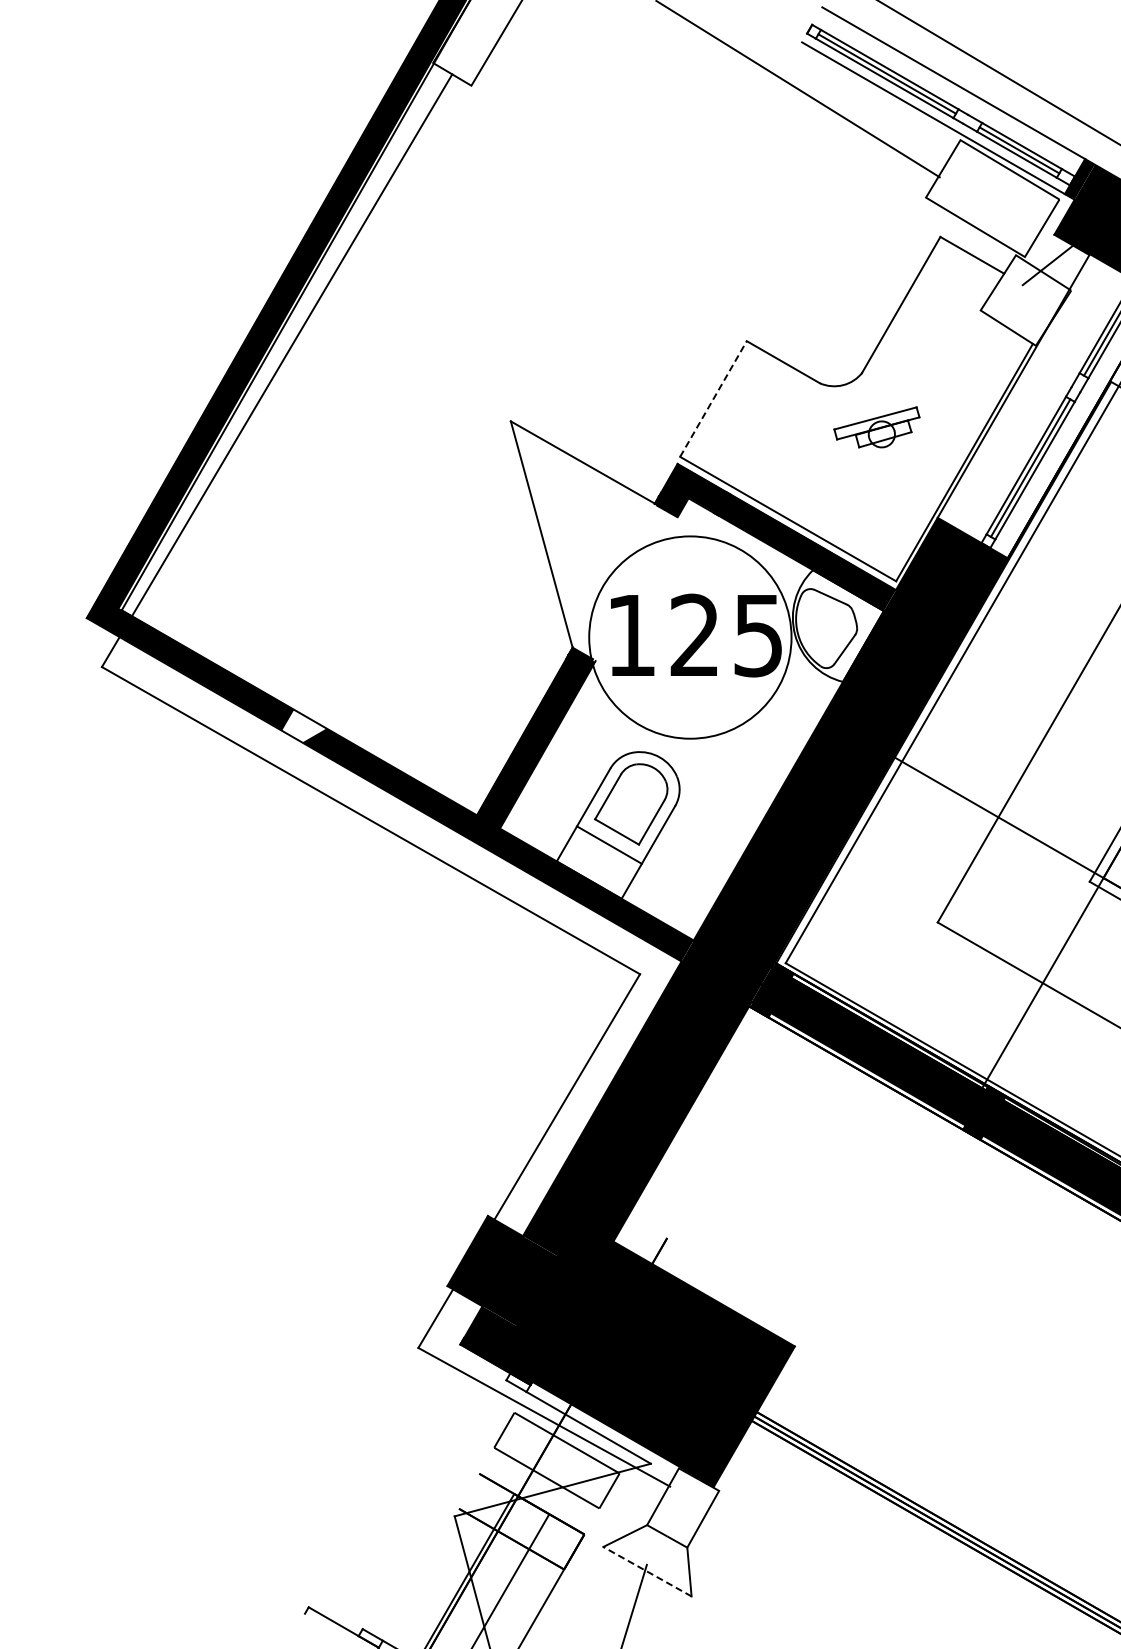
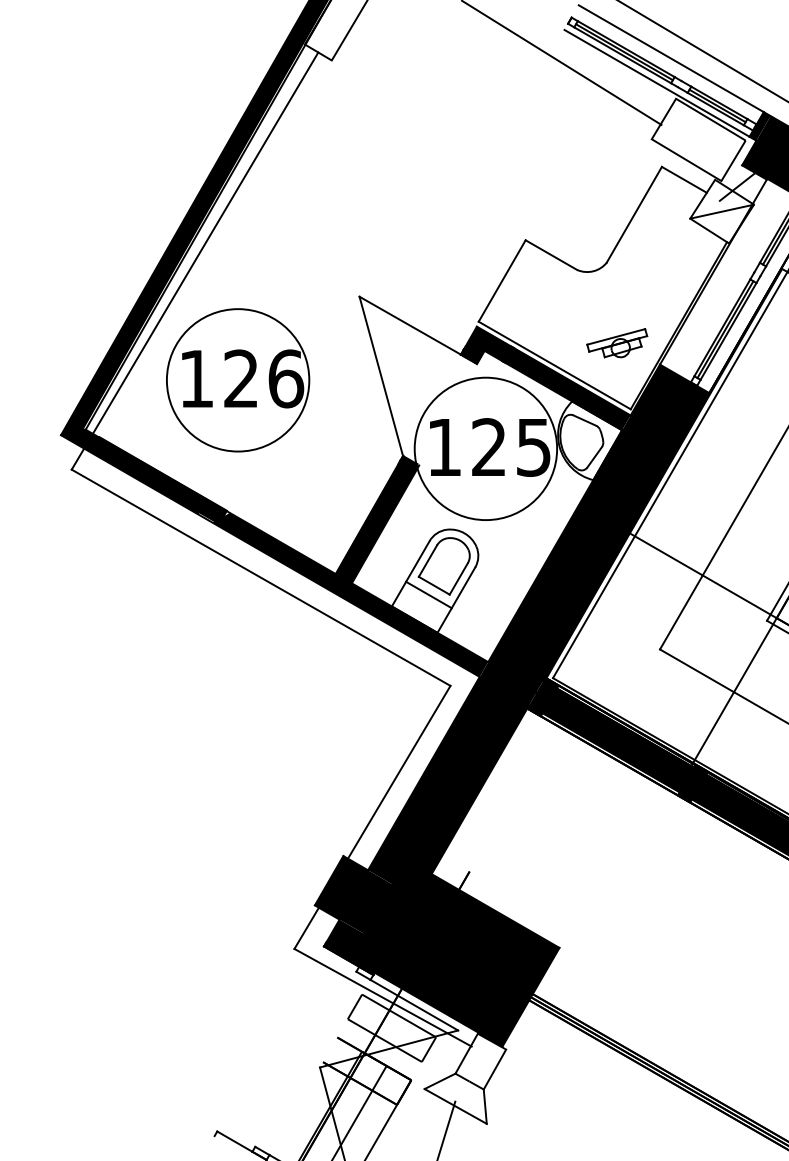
line: (1025, 300) -> (721, 211), added
line: (713, 399) -> (502, 281), dashed -> solid
part: (876, 427) -> (616, 343), moved
part: (338, 540) -> (238, 380), added
fill: (220, 682) -> (155, 480), added
line: (647, 1571) -> (455, 1106), dashed -> solid

